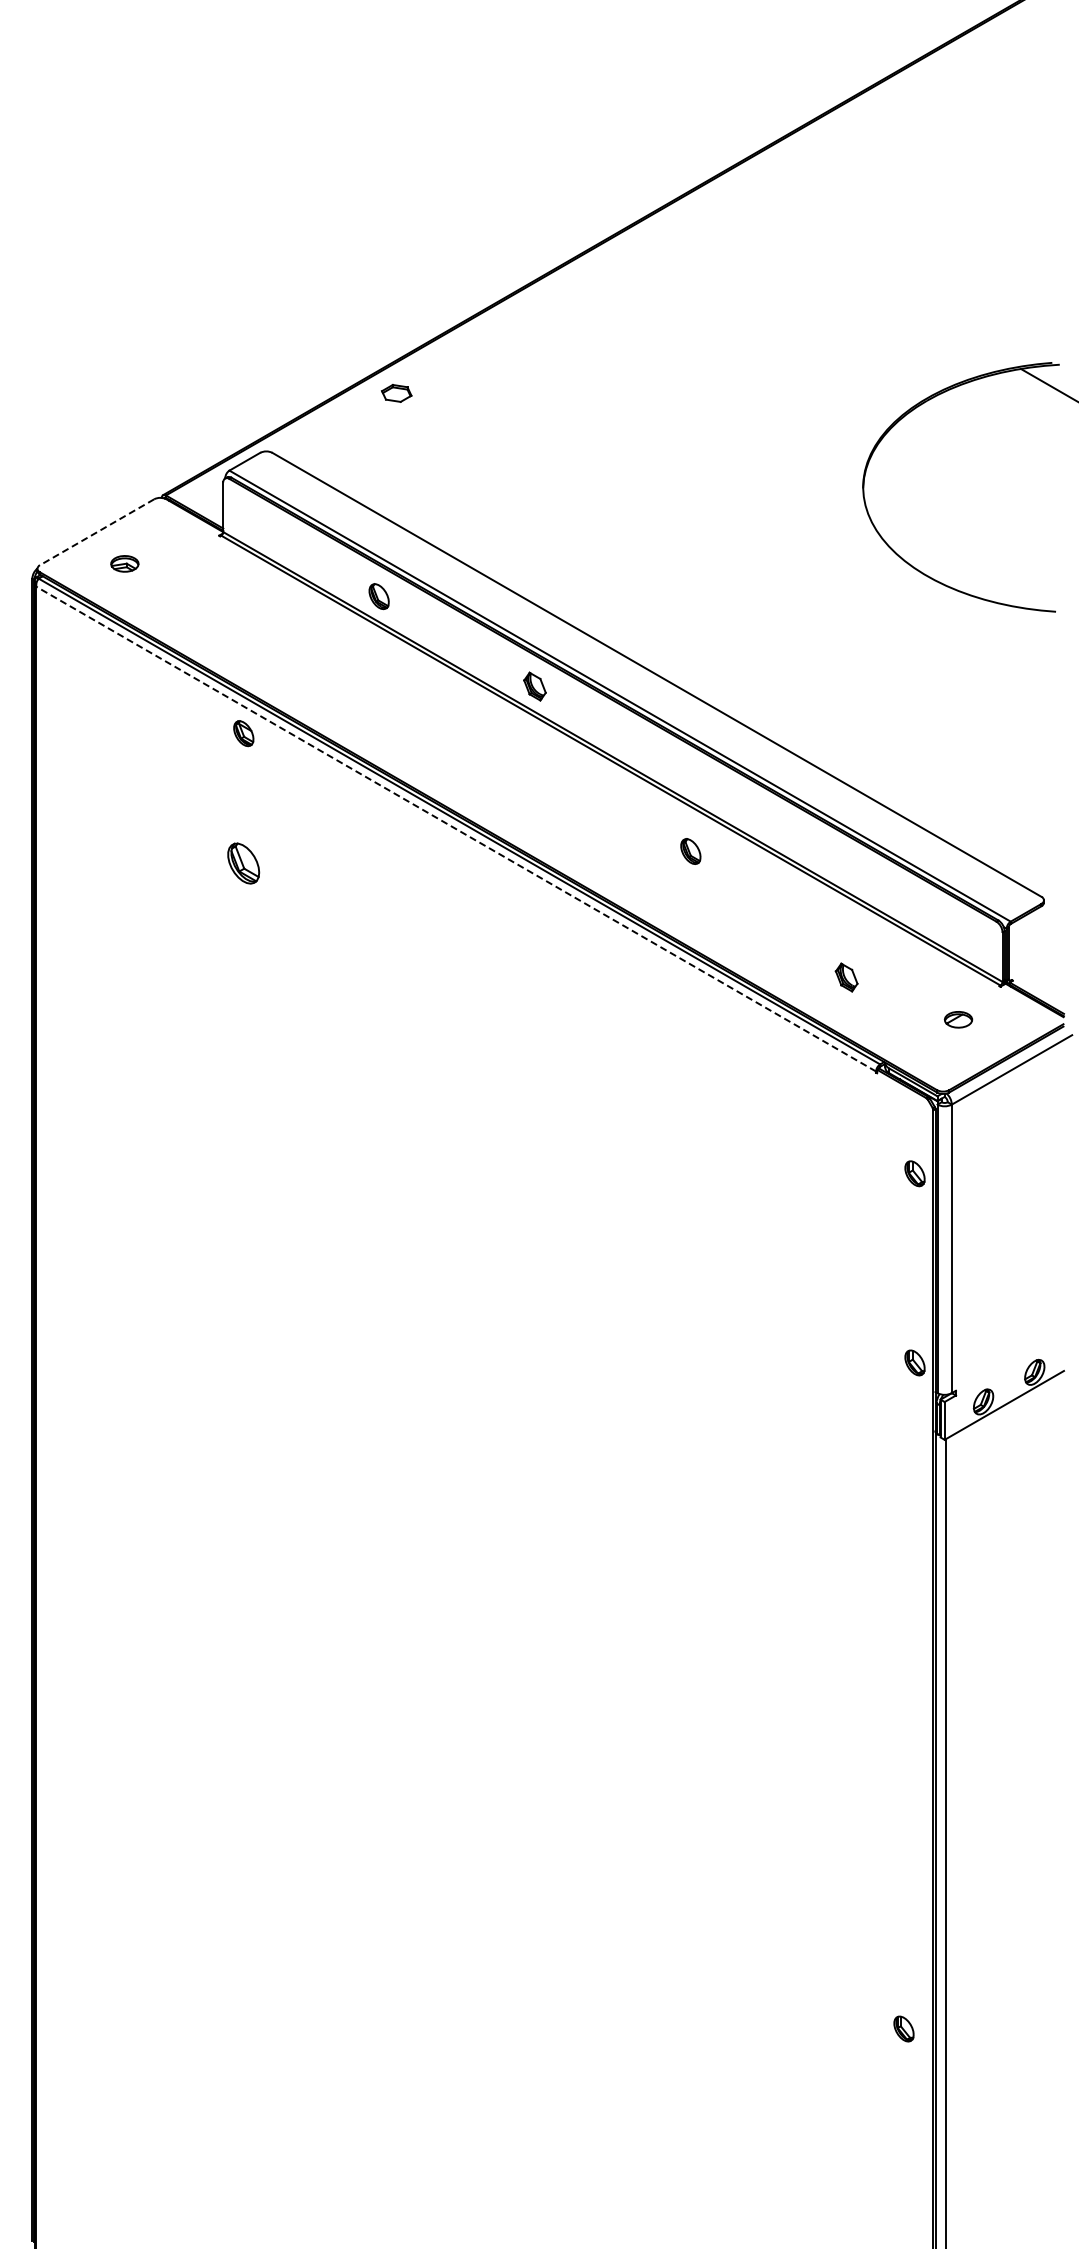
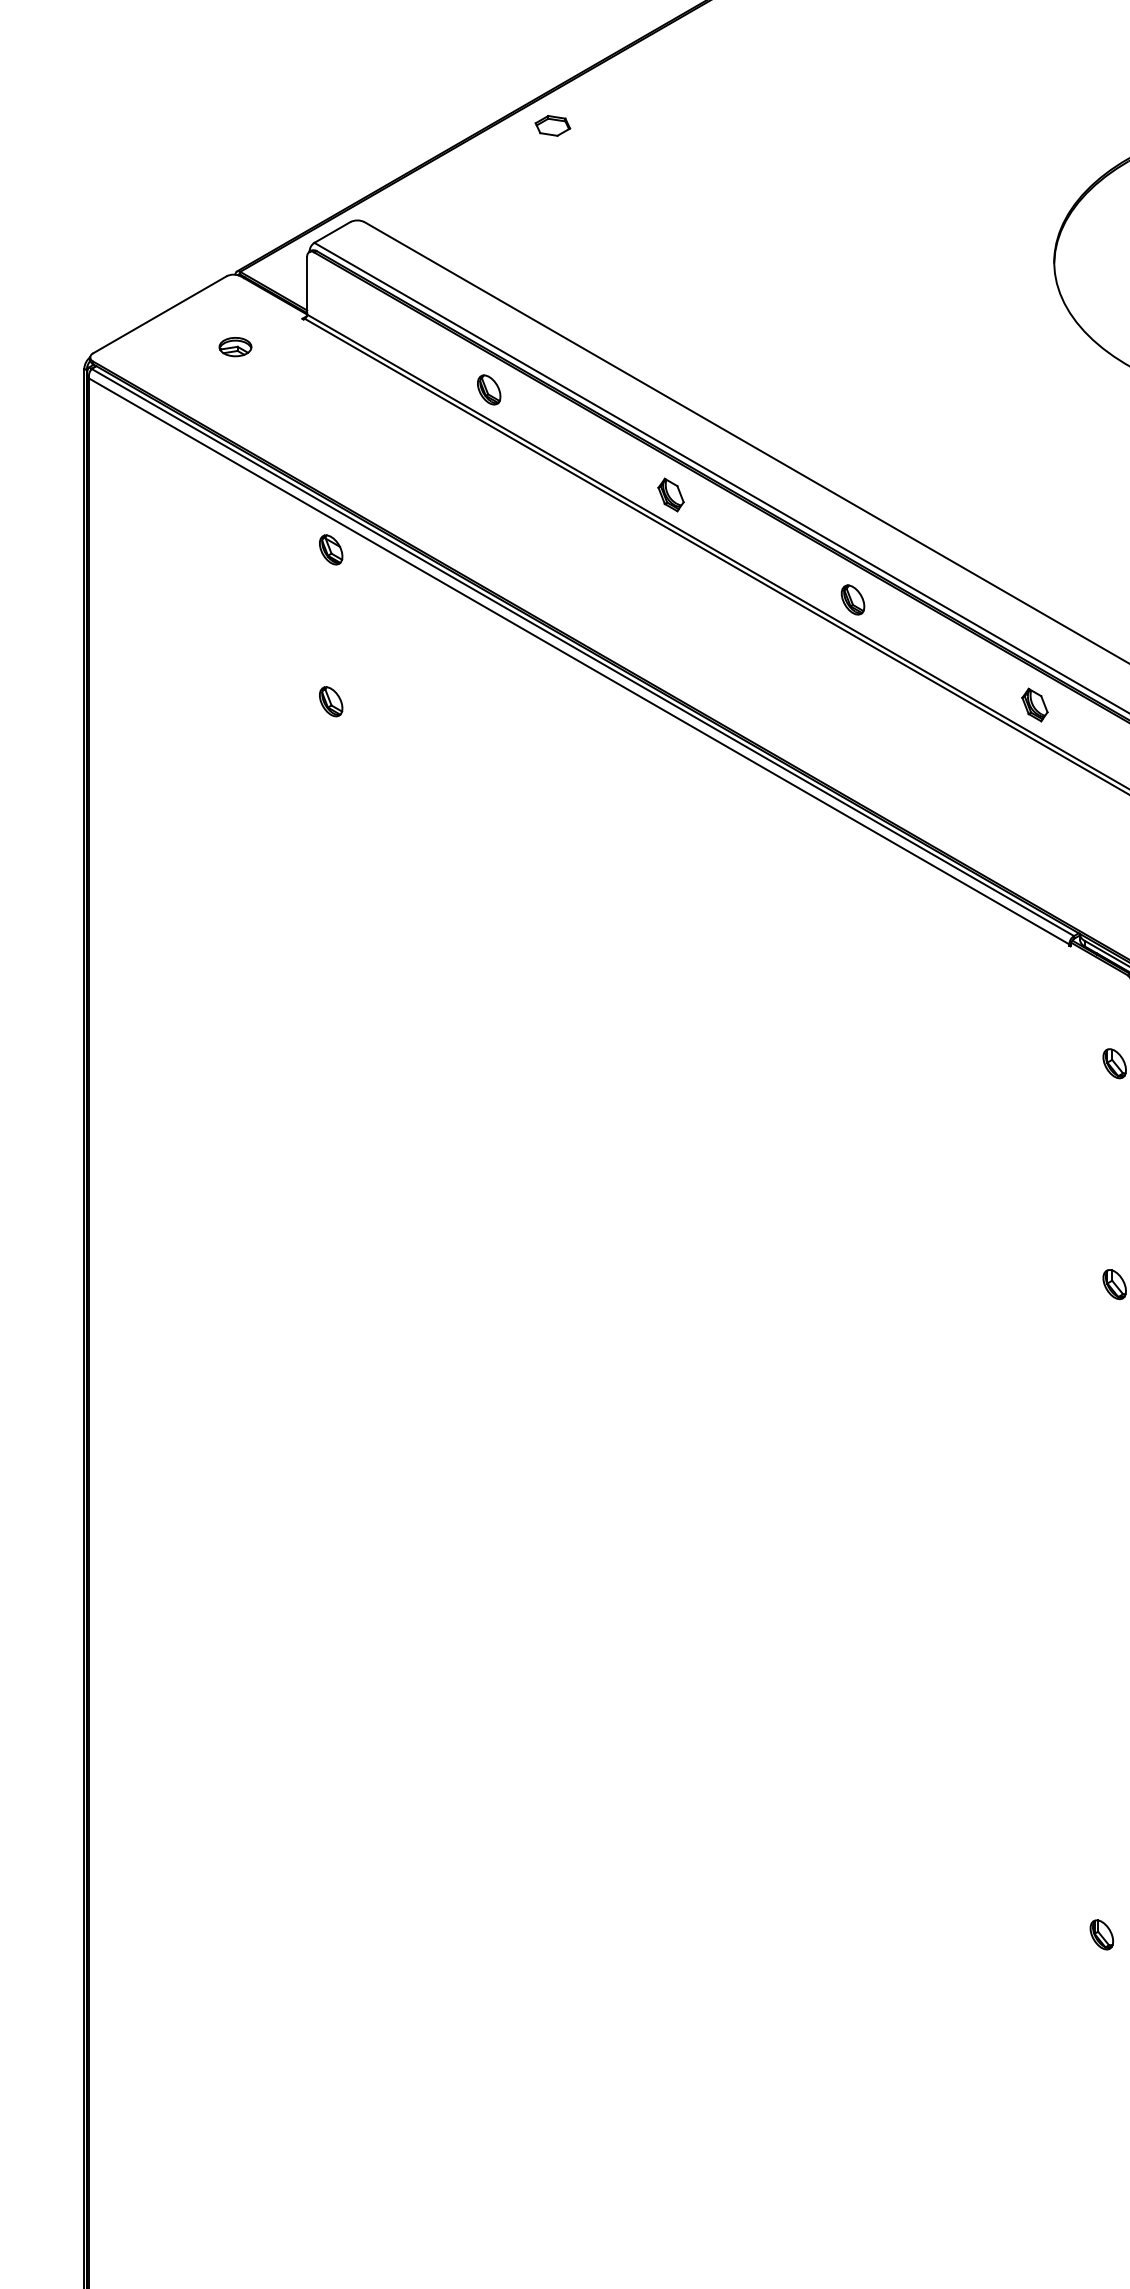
part: (396, 393) -> (552, 125), moved
line: (97, 532) -> (160, 315), dashed -> solid
part: (124, 563) -> (235, 346), moved
line: (456, 829) -> (579, 661), dashed -> solid
part: (690, 851) -> (852, 599), moved
part: (243, 863) -> (330, 701), size x0.62
part: (846, 977) -> (1034, 705), moved
part: (903, 2028) -> (1101, 1934), moved

